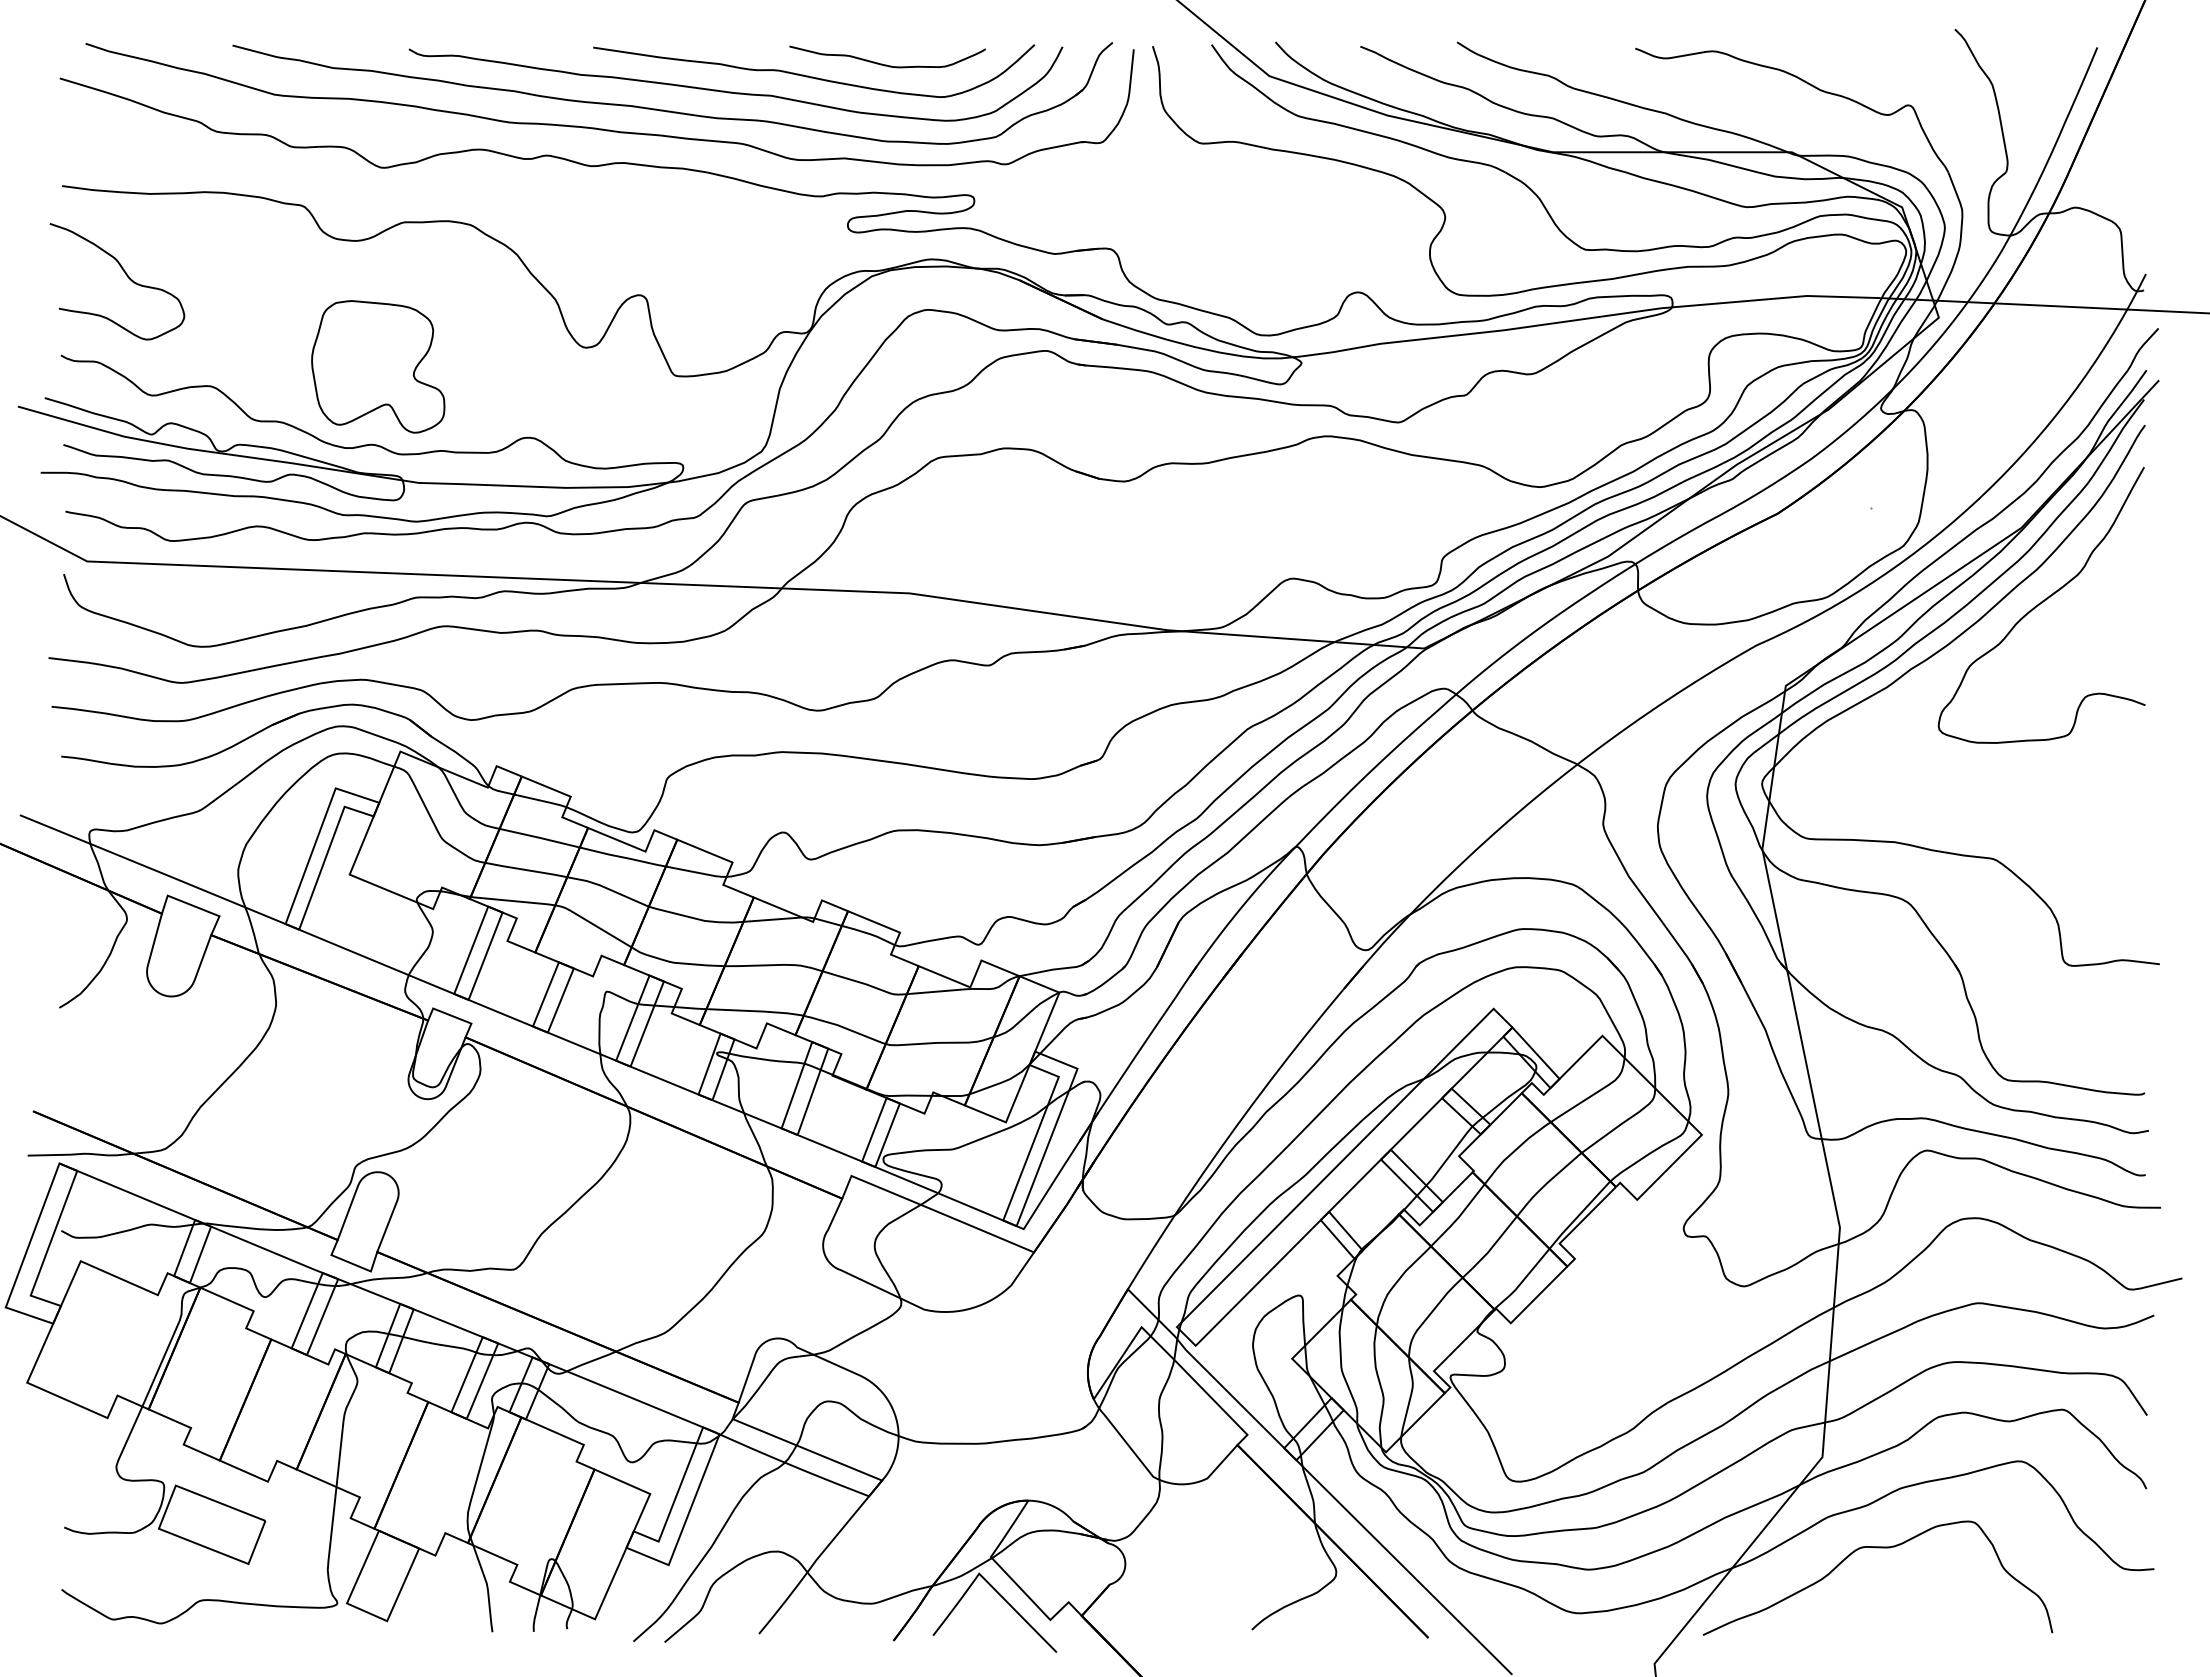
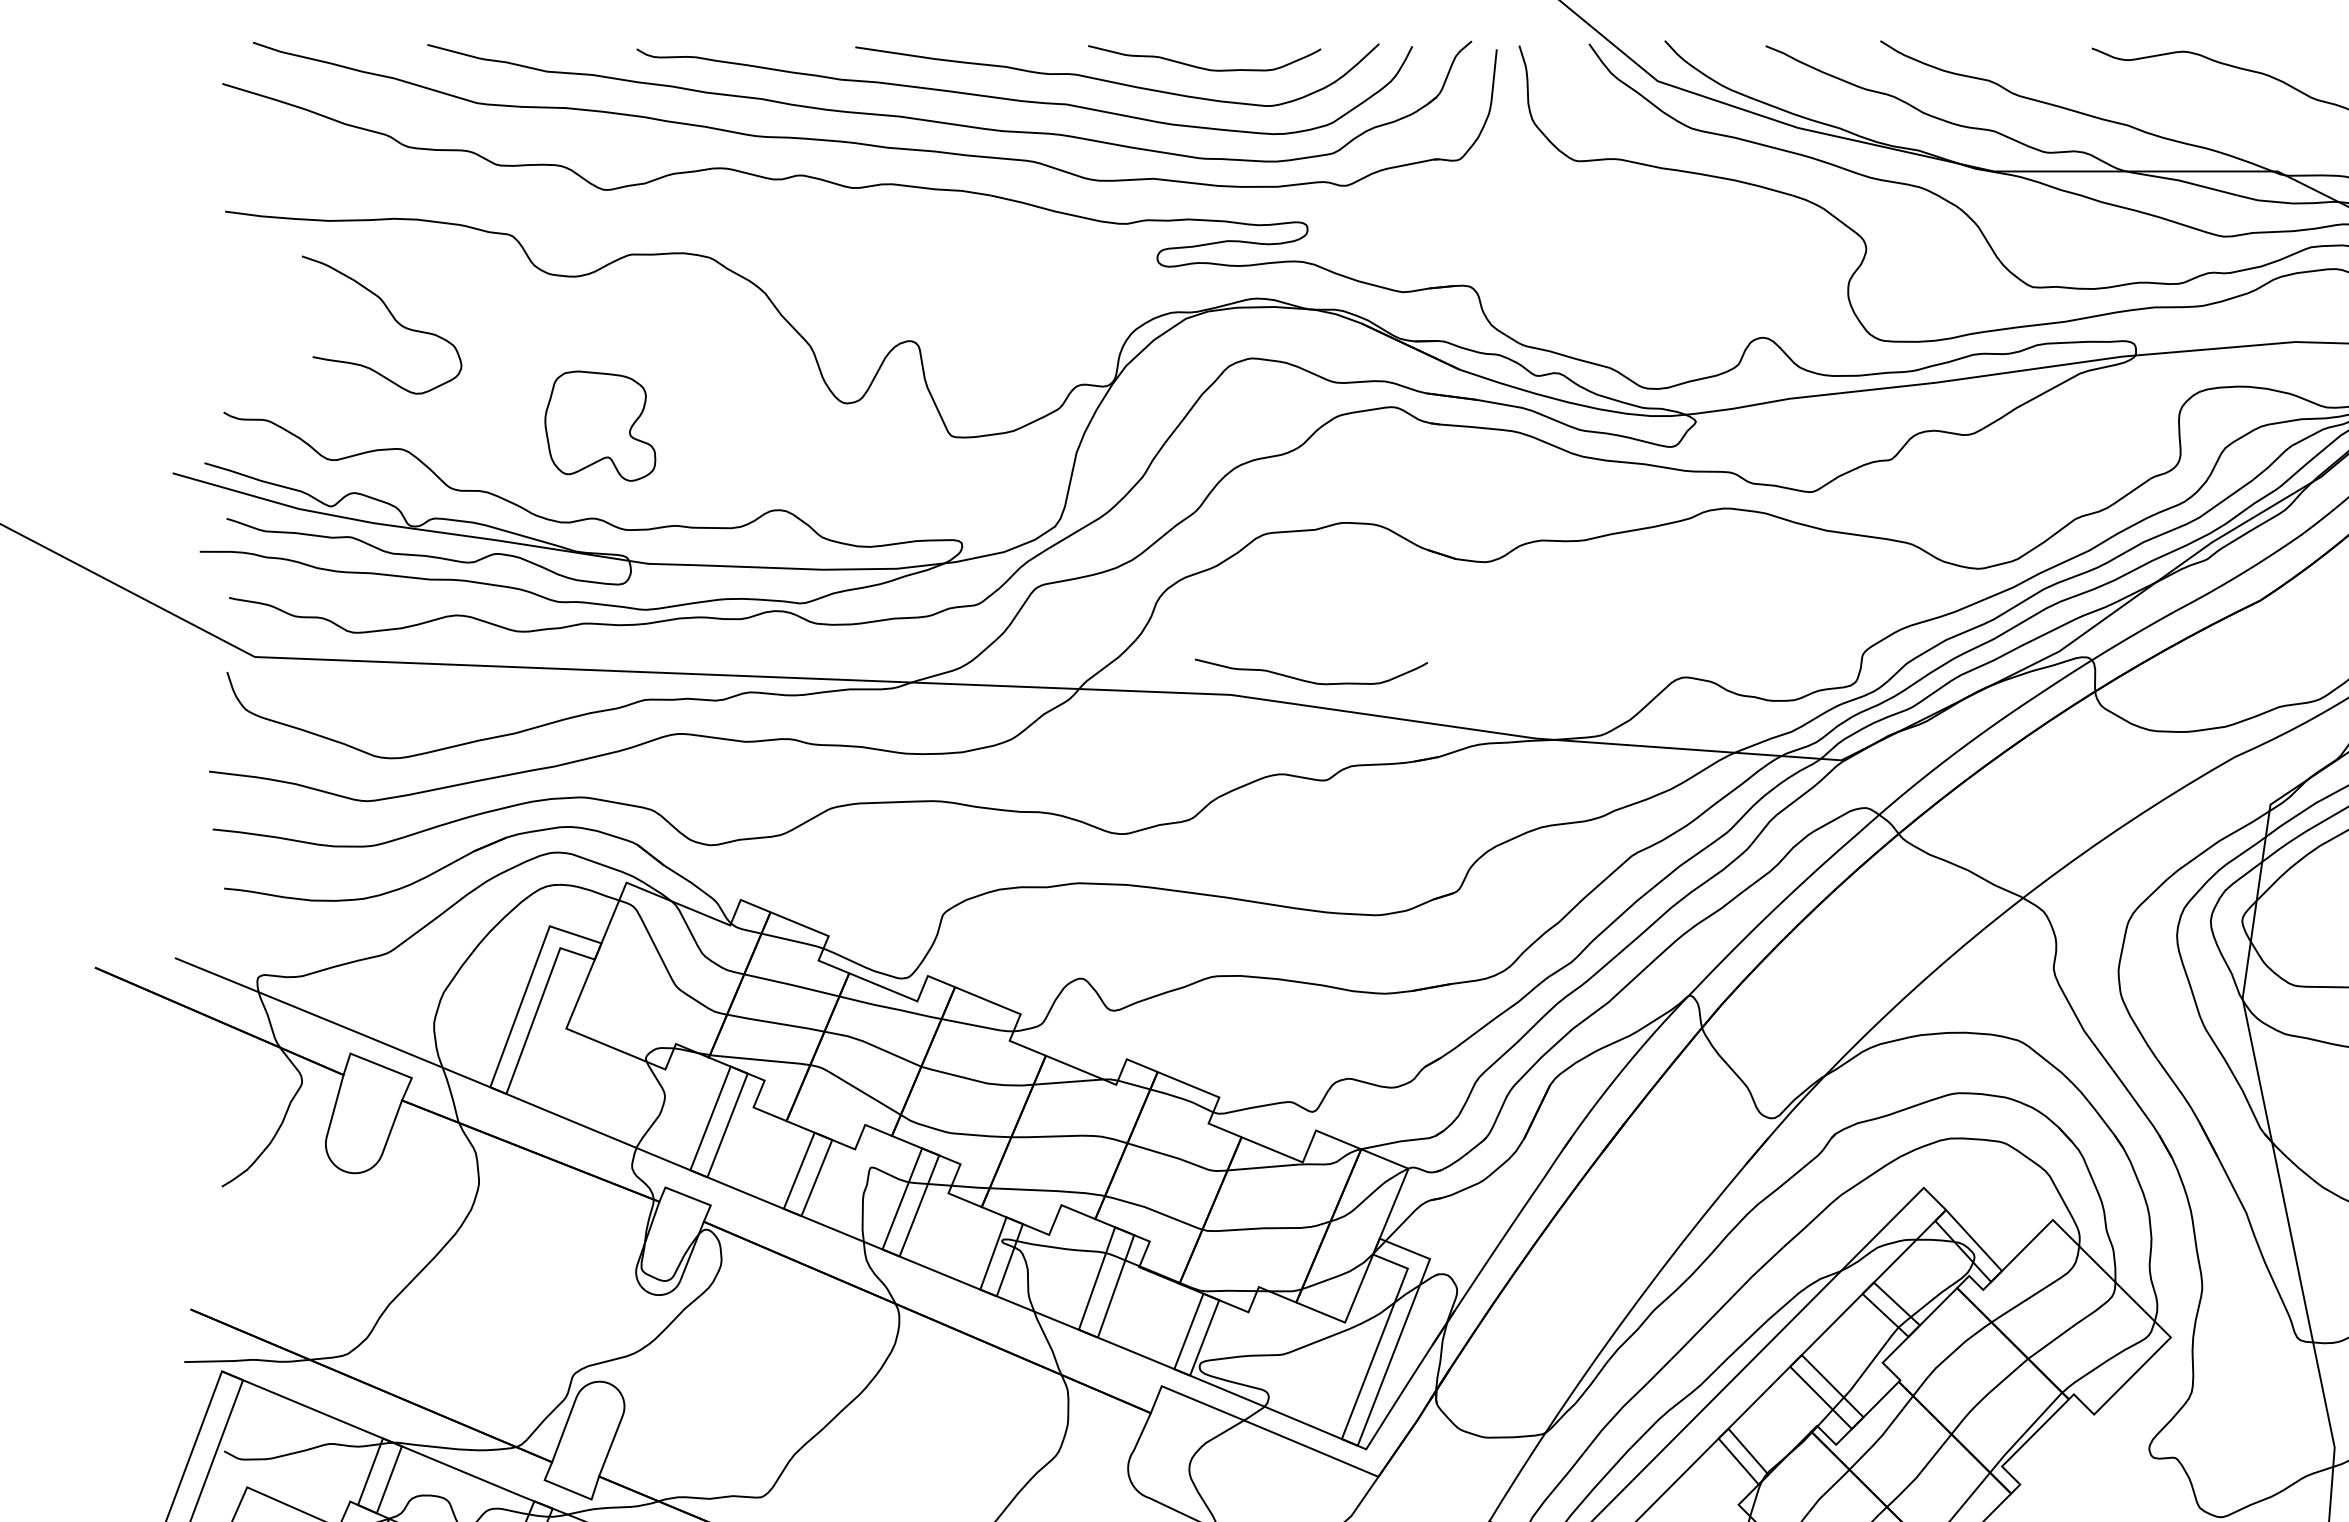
curve: (126, 276) -> (392, 318), moved
part: (378, 366) -> (600, 425), size x0.7
curve: (976, 581) -> (1310, 680), added

